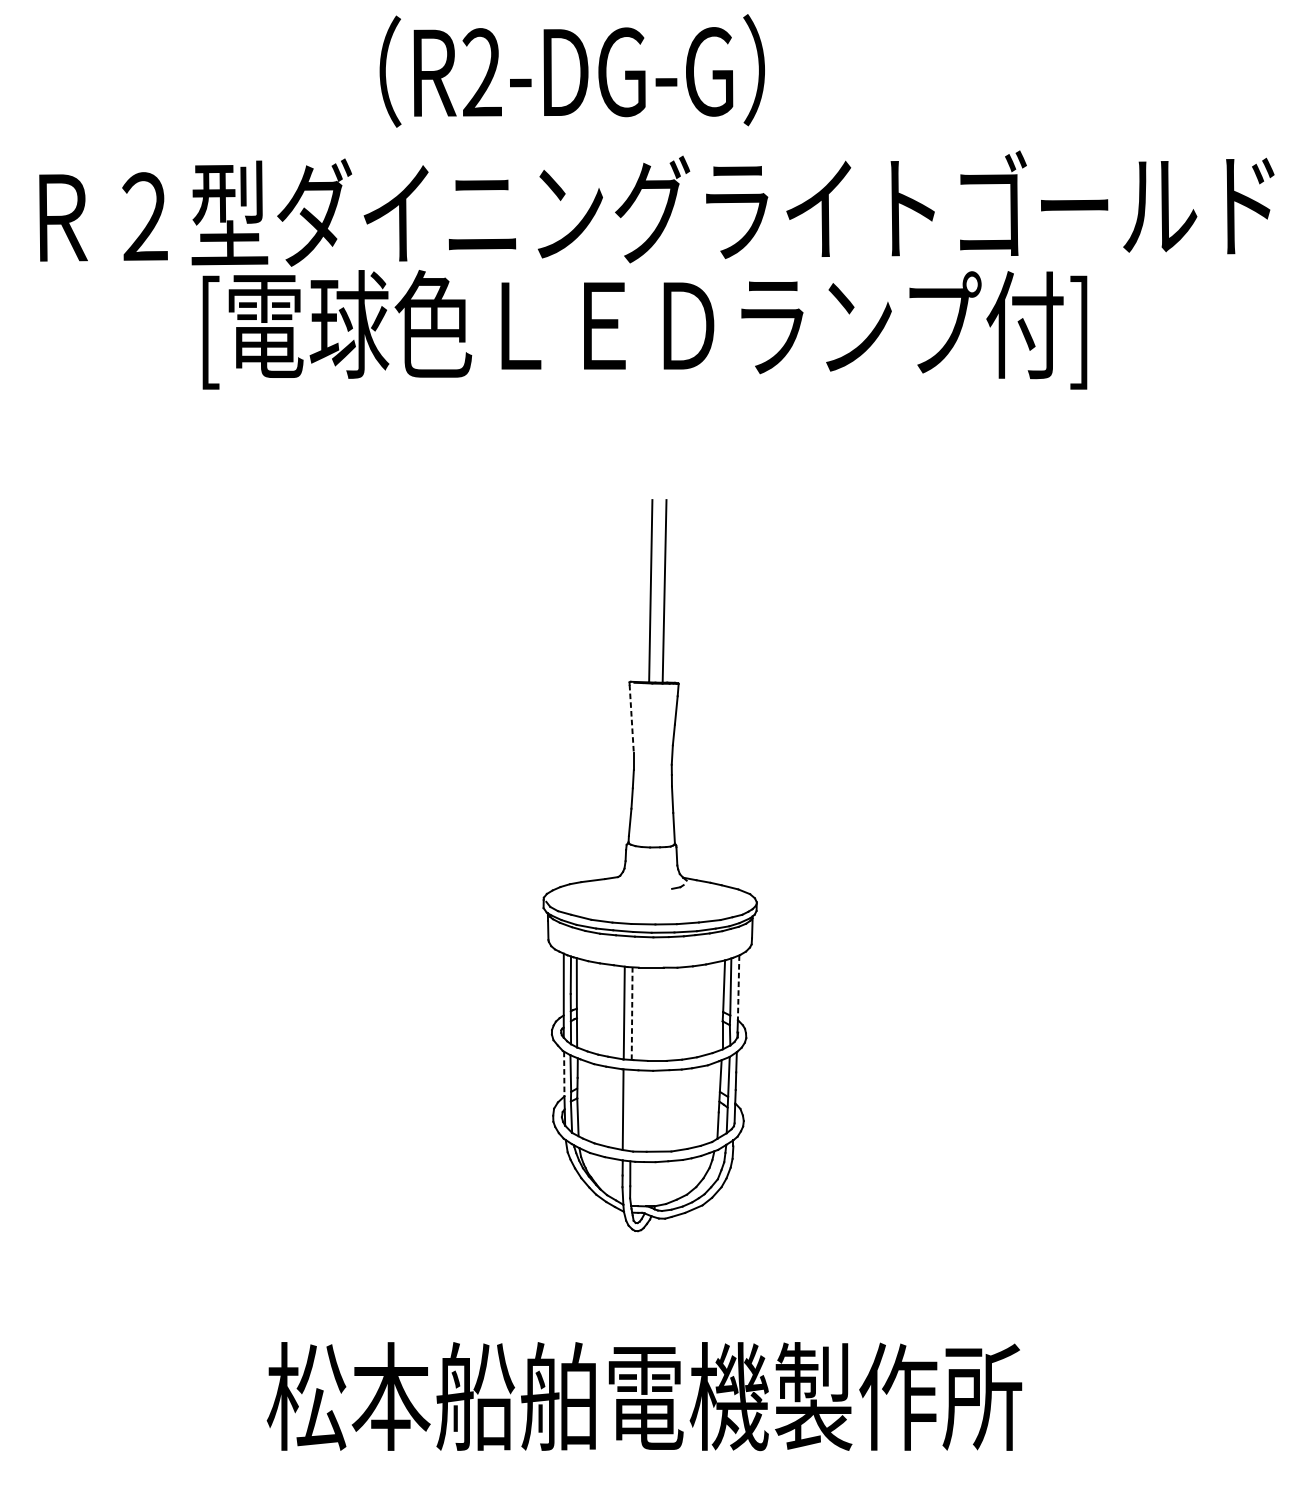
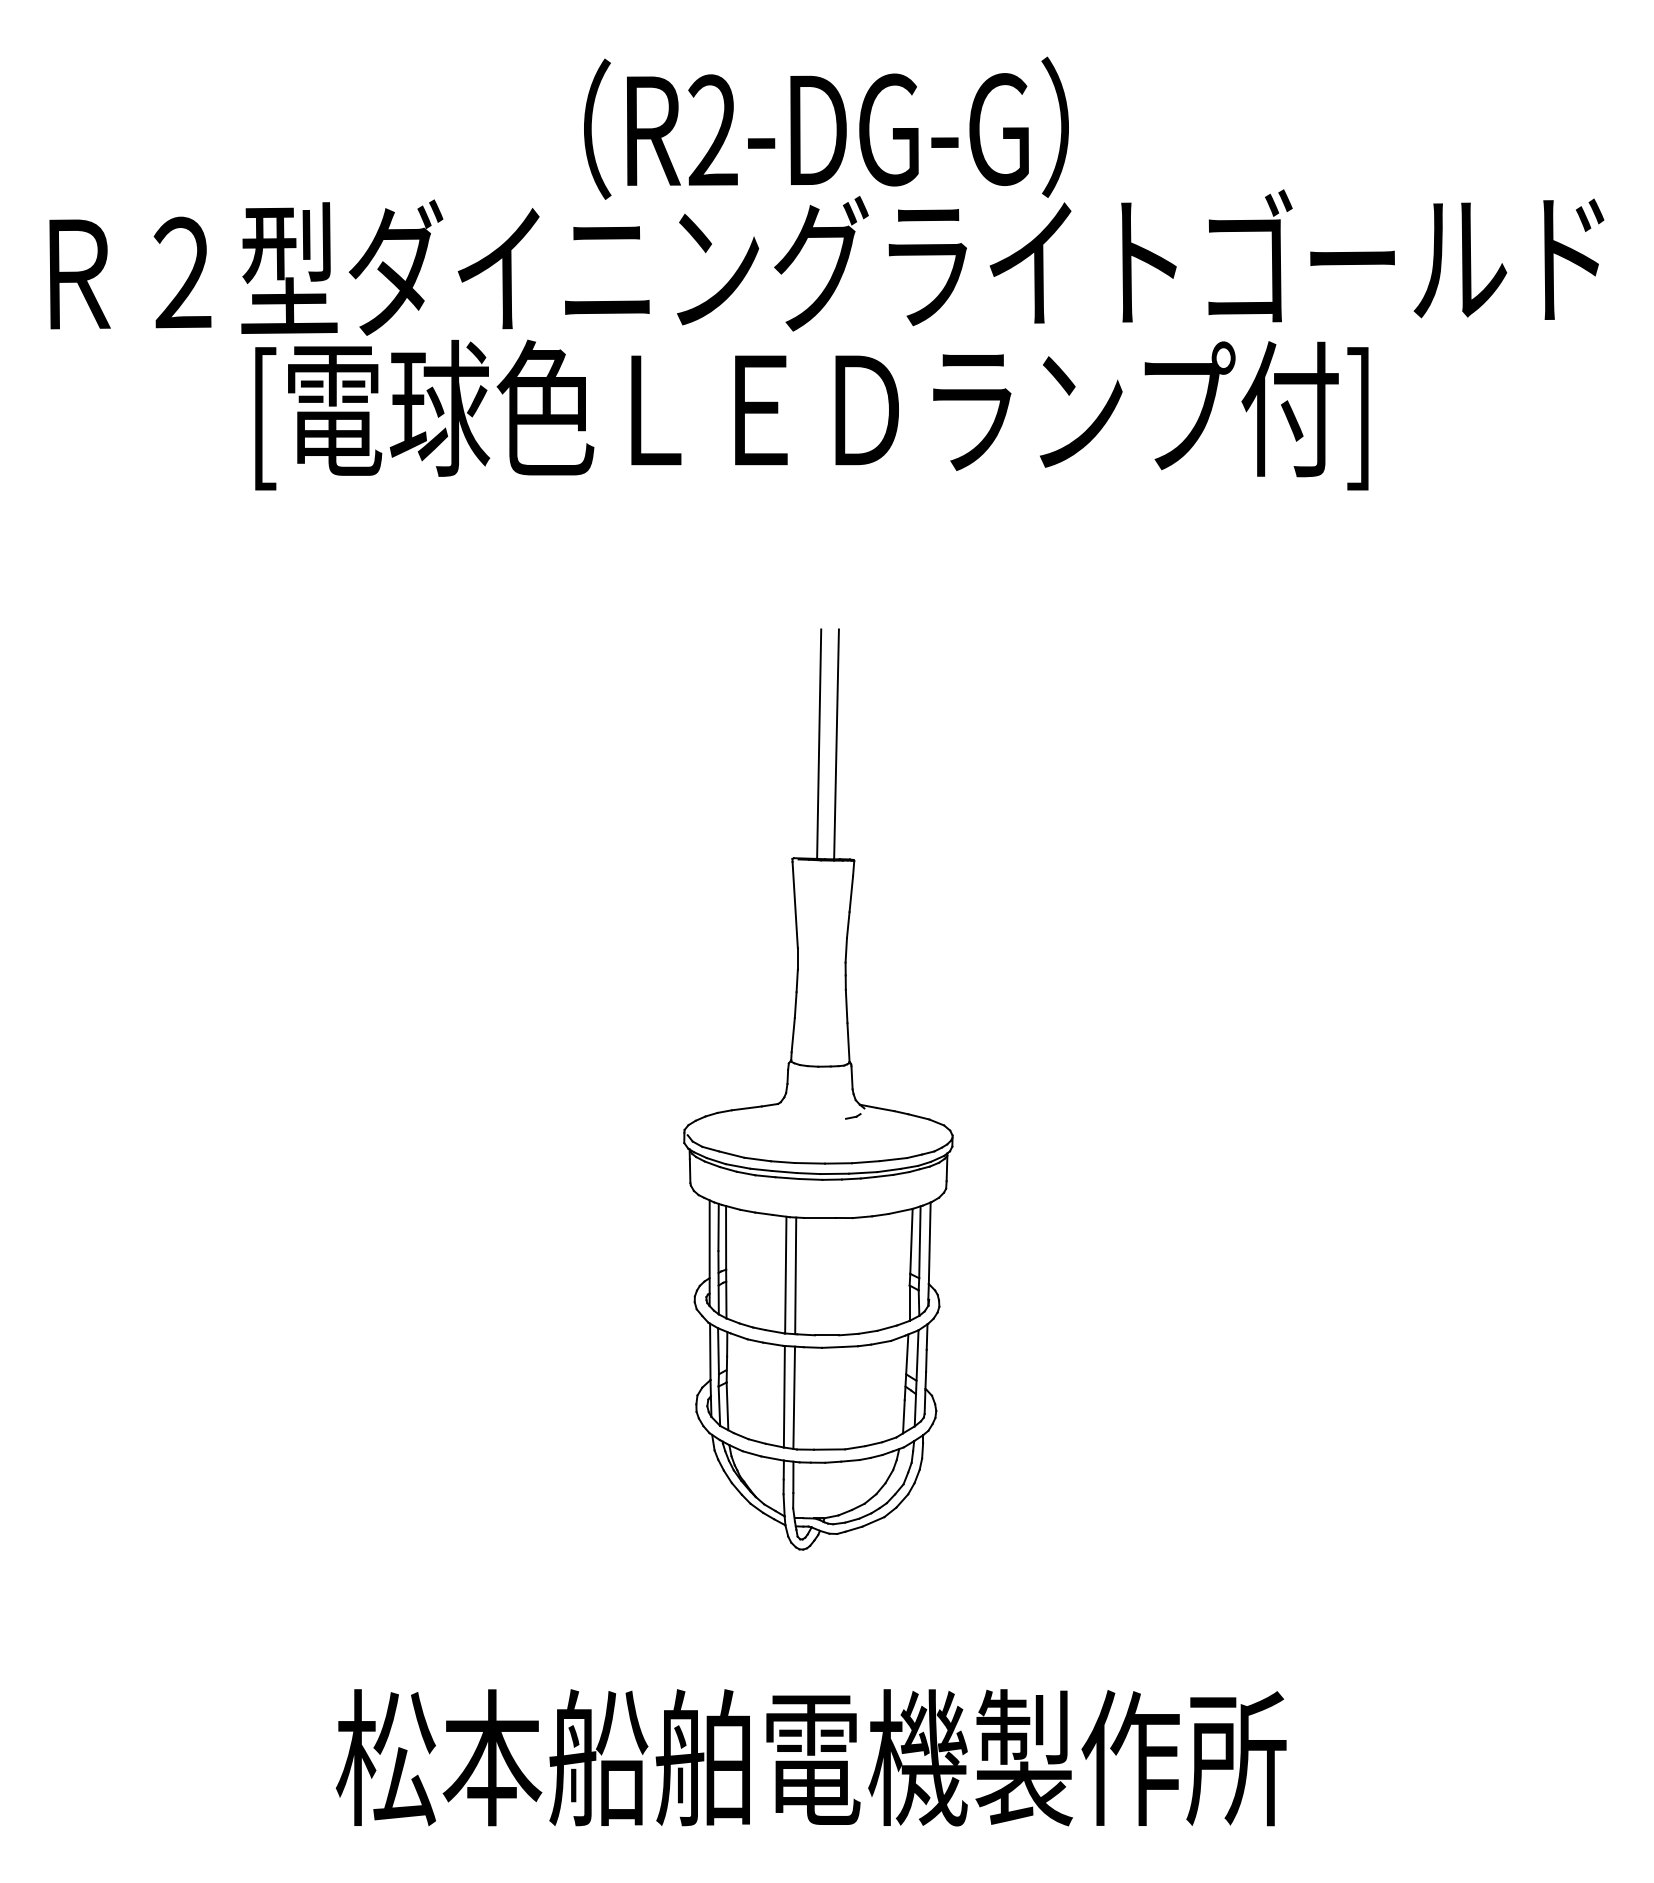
text: (572, 70) -> (826, 127), moved
line: (631, 719) -> (795, 905), dashed -> solid
line: (738, 987) -> (929, 1243), dashed -> solid
line: (631, 1013) -> (795, 1275), dashed -> solid
line: (564, 1074) -> (710, 1352), dashed -> solid
line: (631, 1110) -> (794, 1397), added

